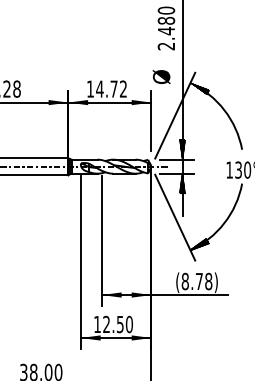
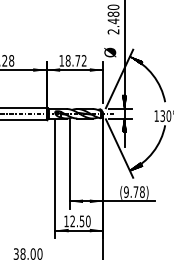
text: (98, 88) -> (67, 60), 14.72 -> 18.72
text: (185, 280) -> (126, 191), (8.78) -> (9.78)

